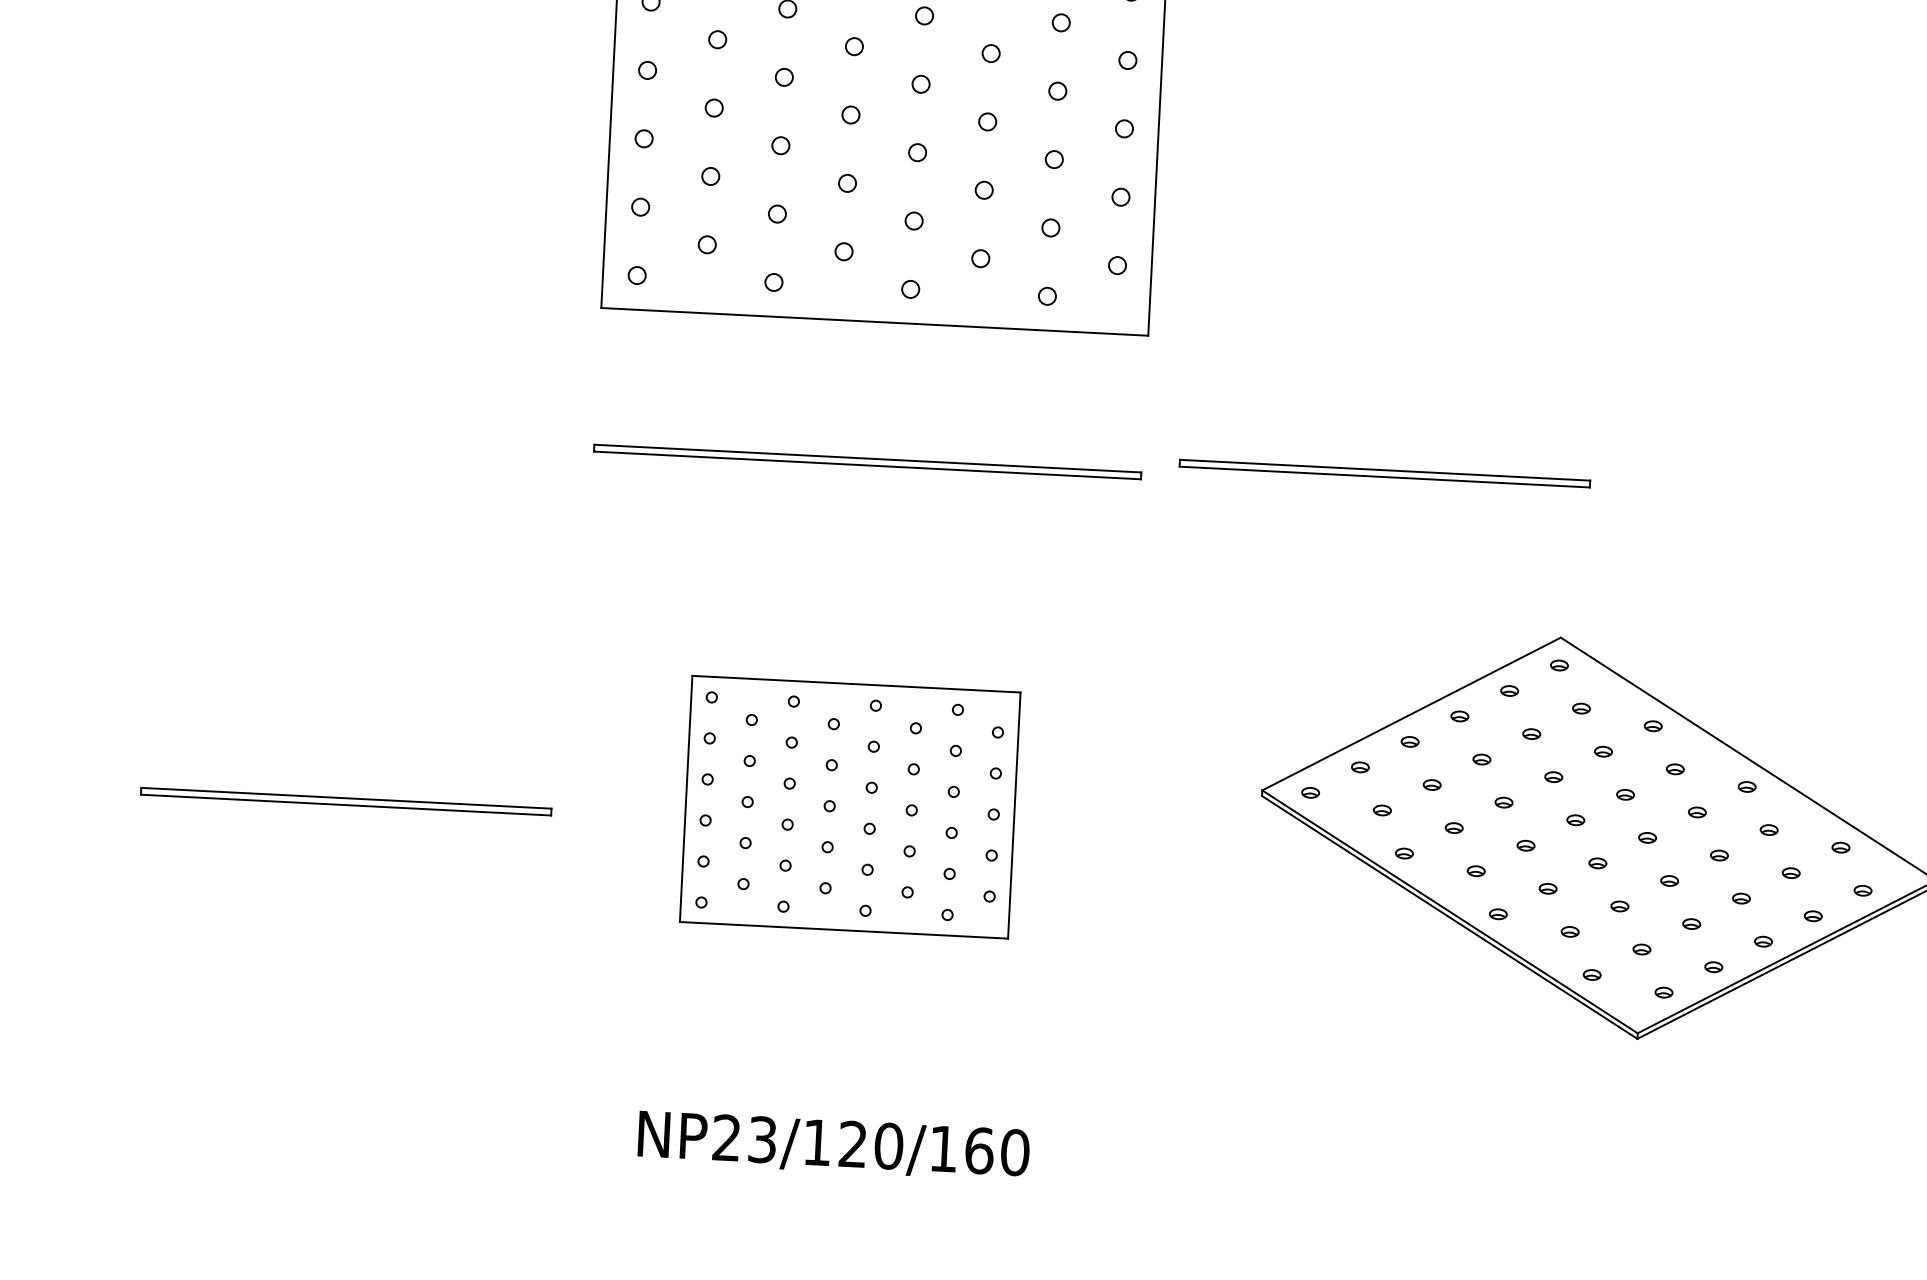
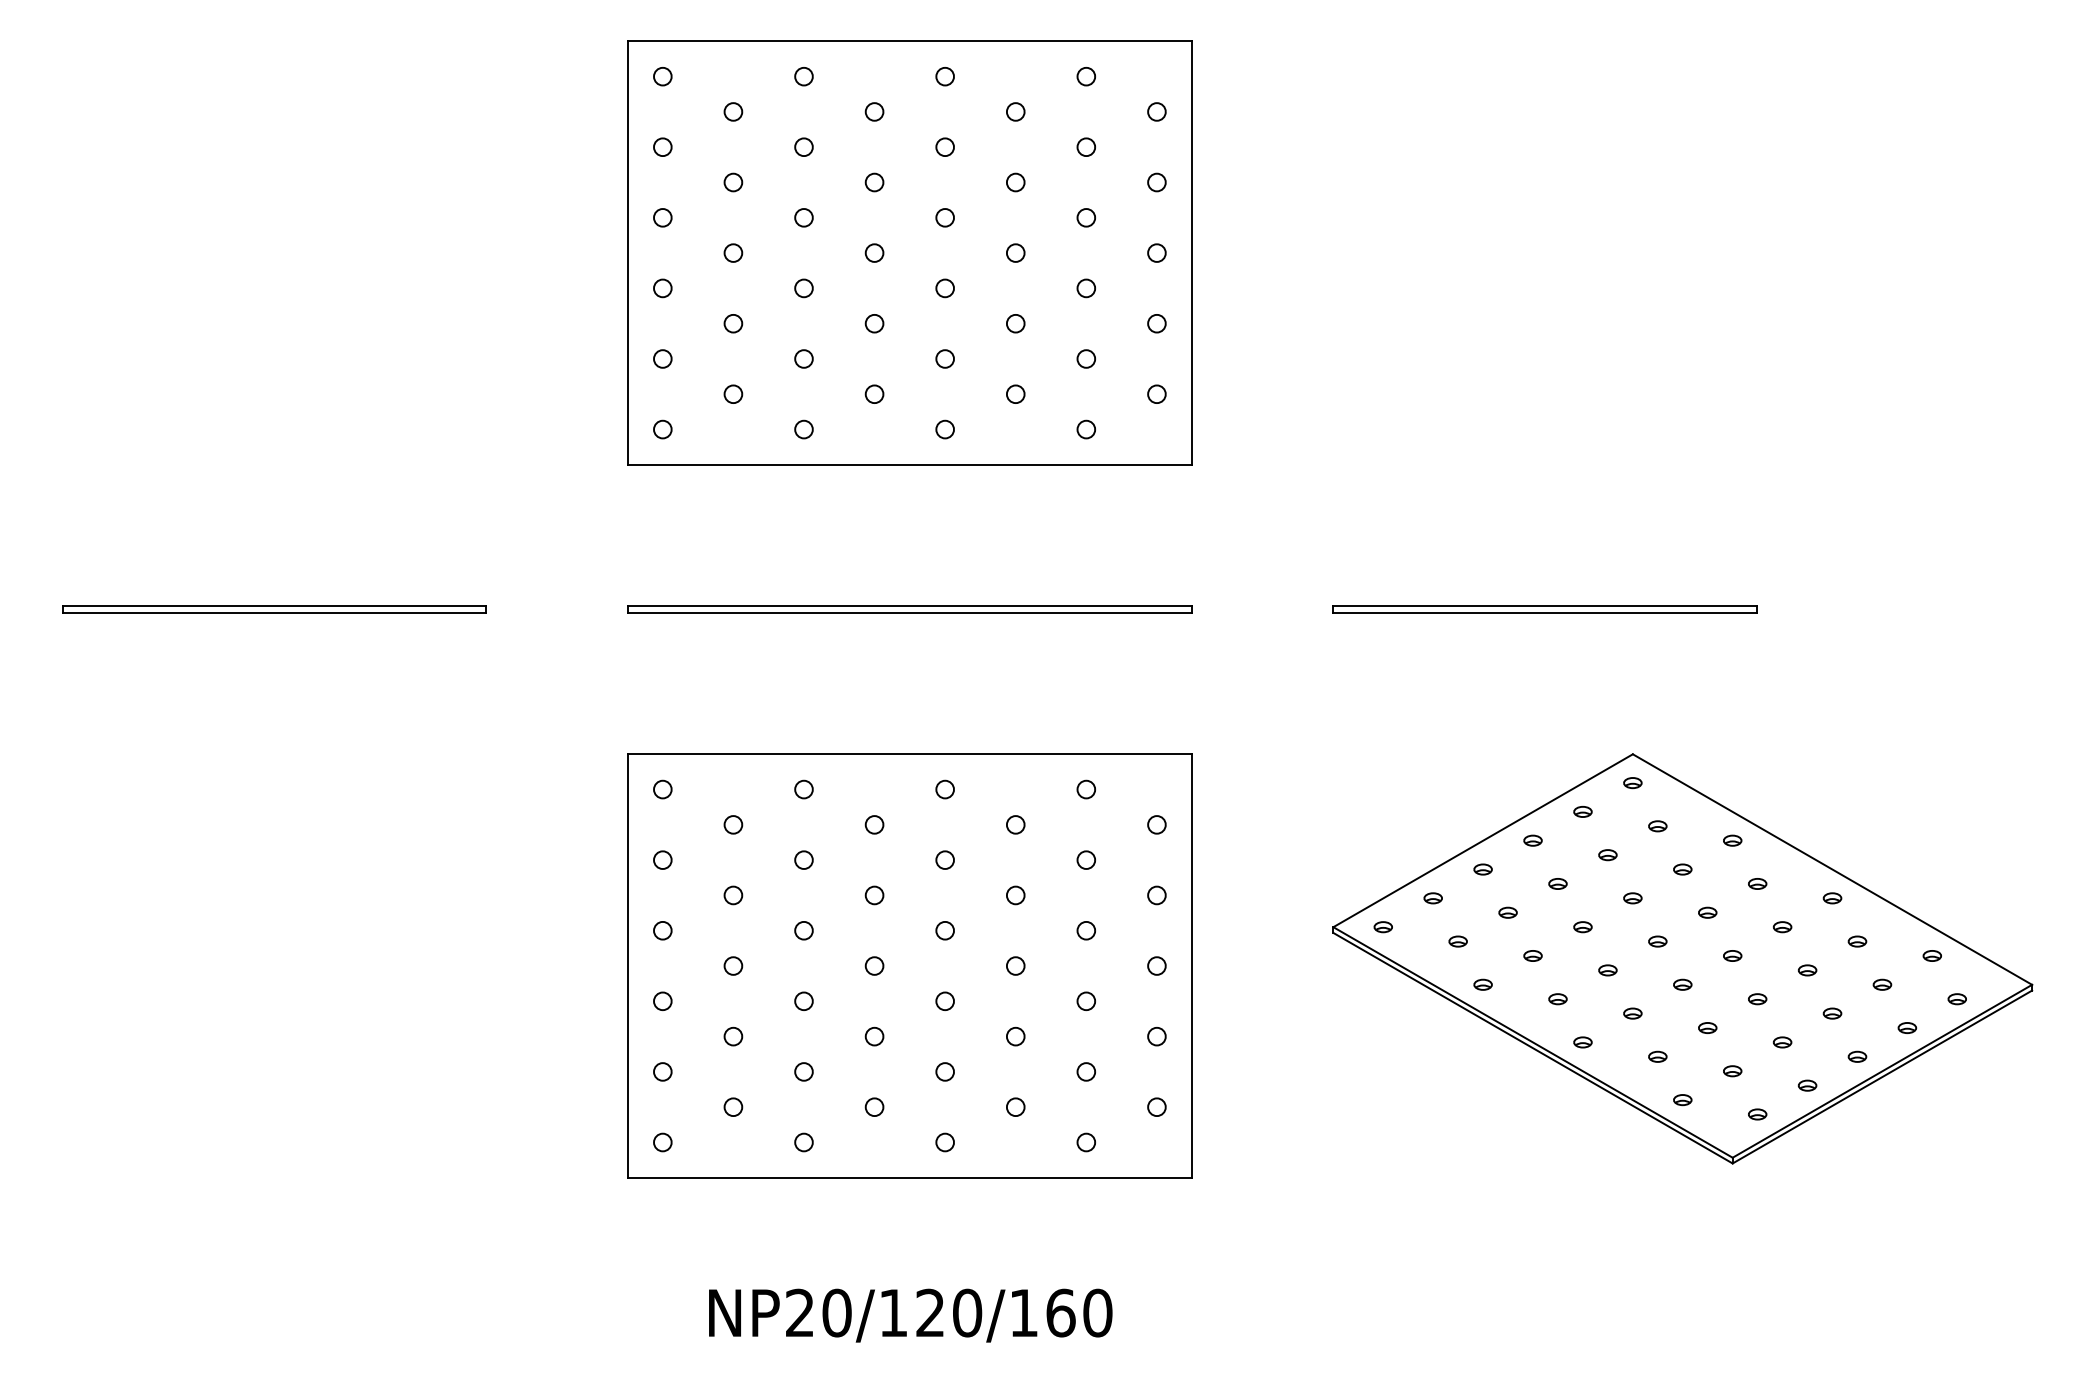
part: (1384, 473) -> (1544, 609), moved
part: (346, 801) -> (274, 609), moved
part: (849, 806) -> (909, 965), size x1.67
text: (762, 1139) -> (836, 1312), NP23/120/160 -> NP20/120/160

